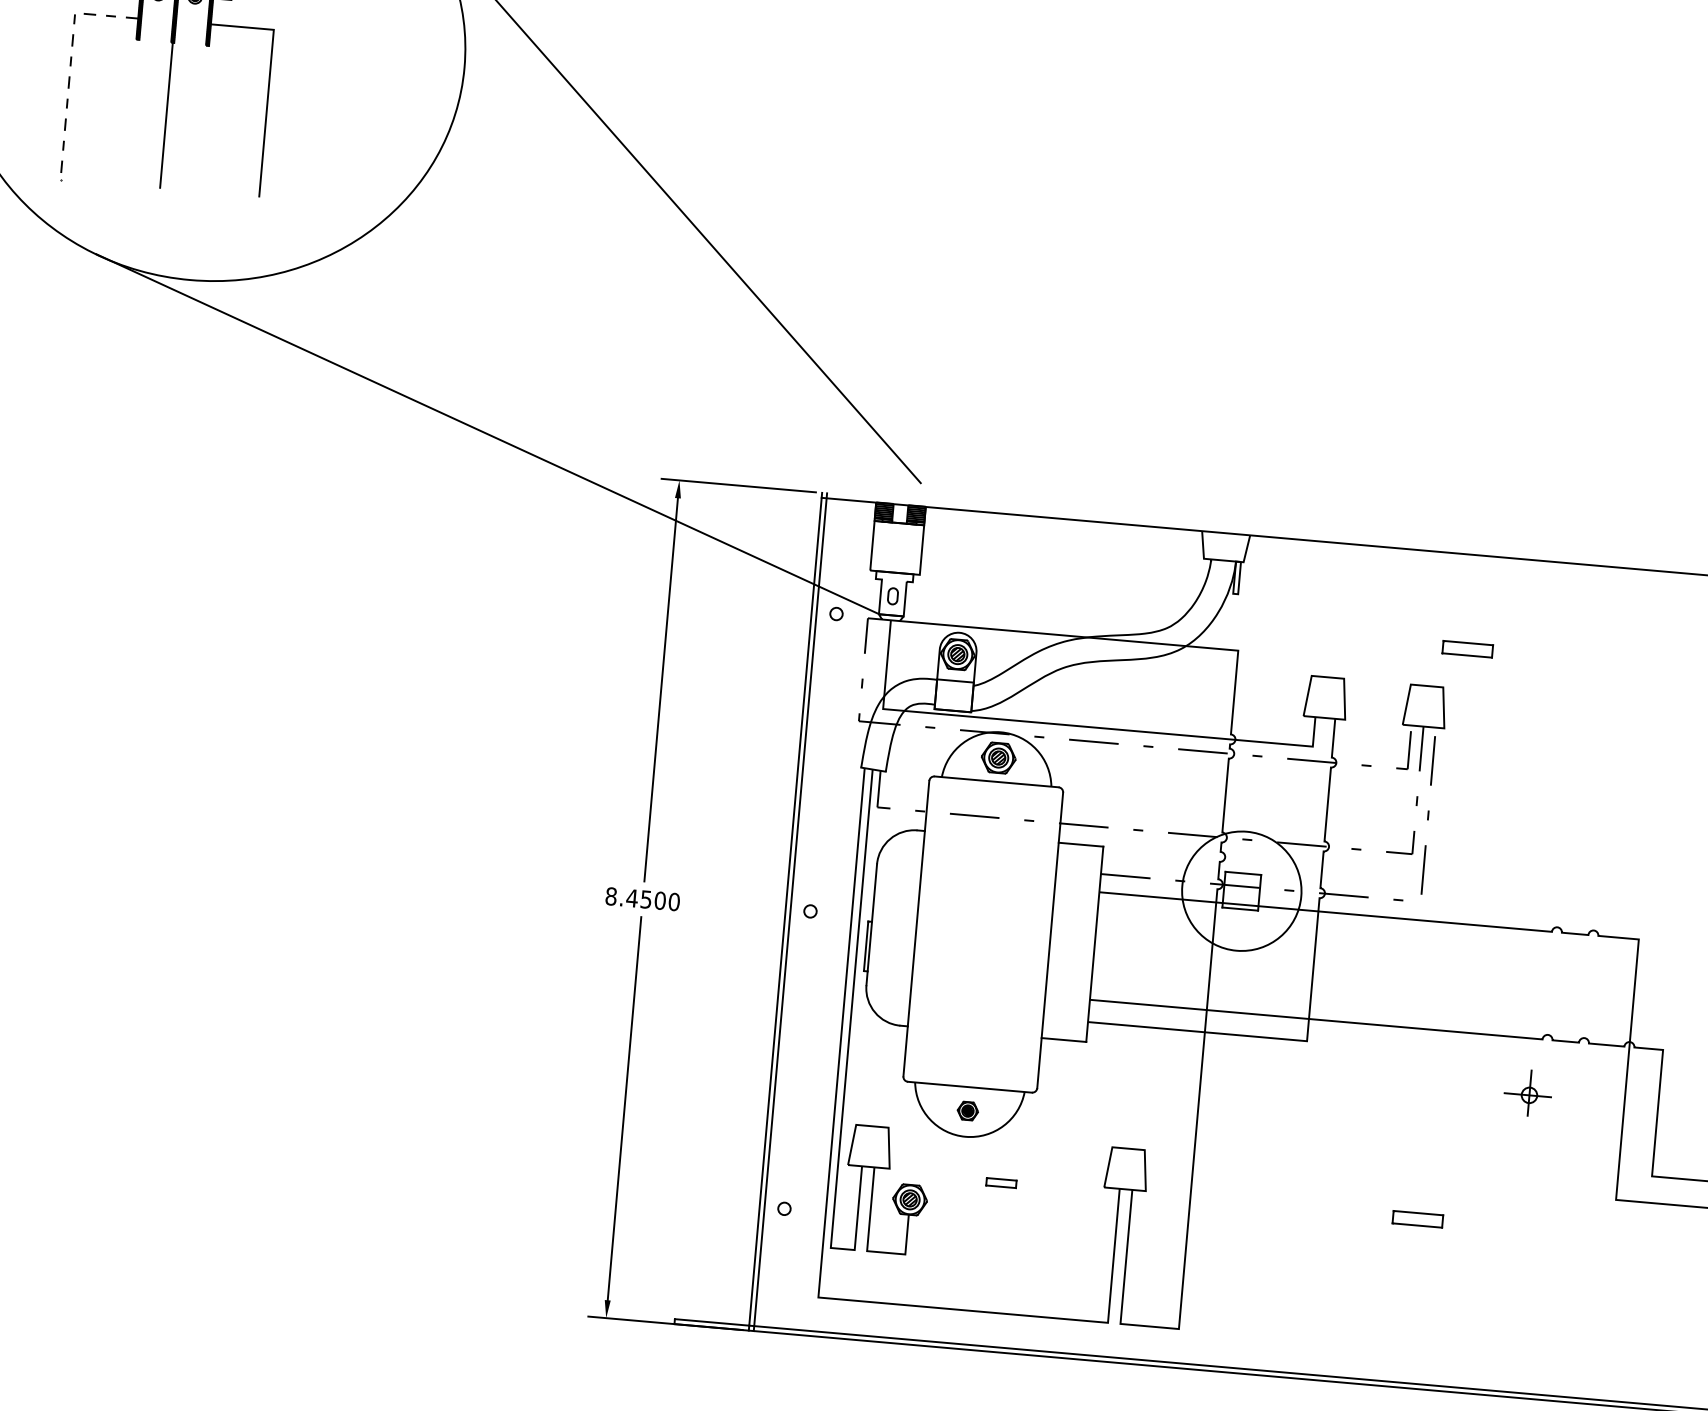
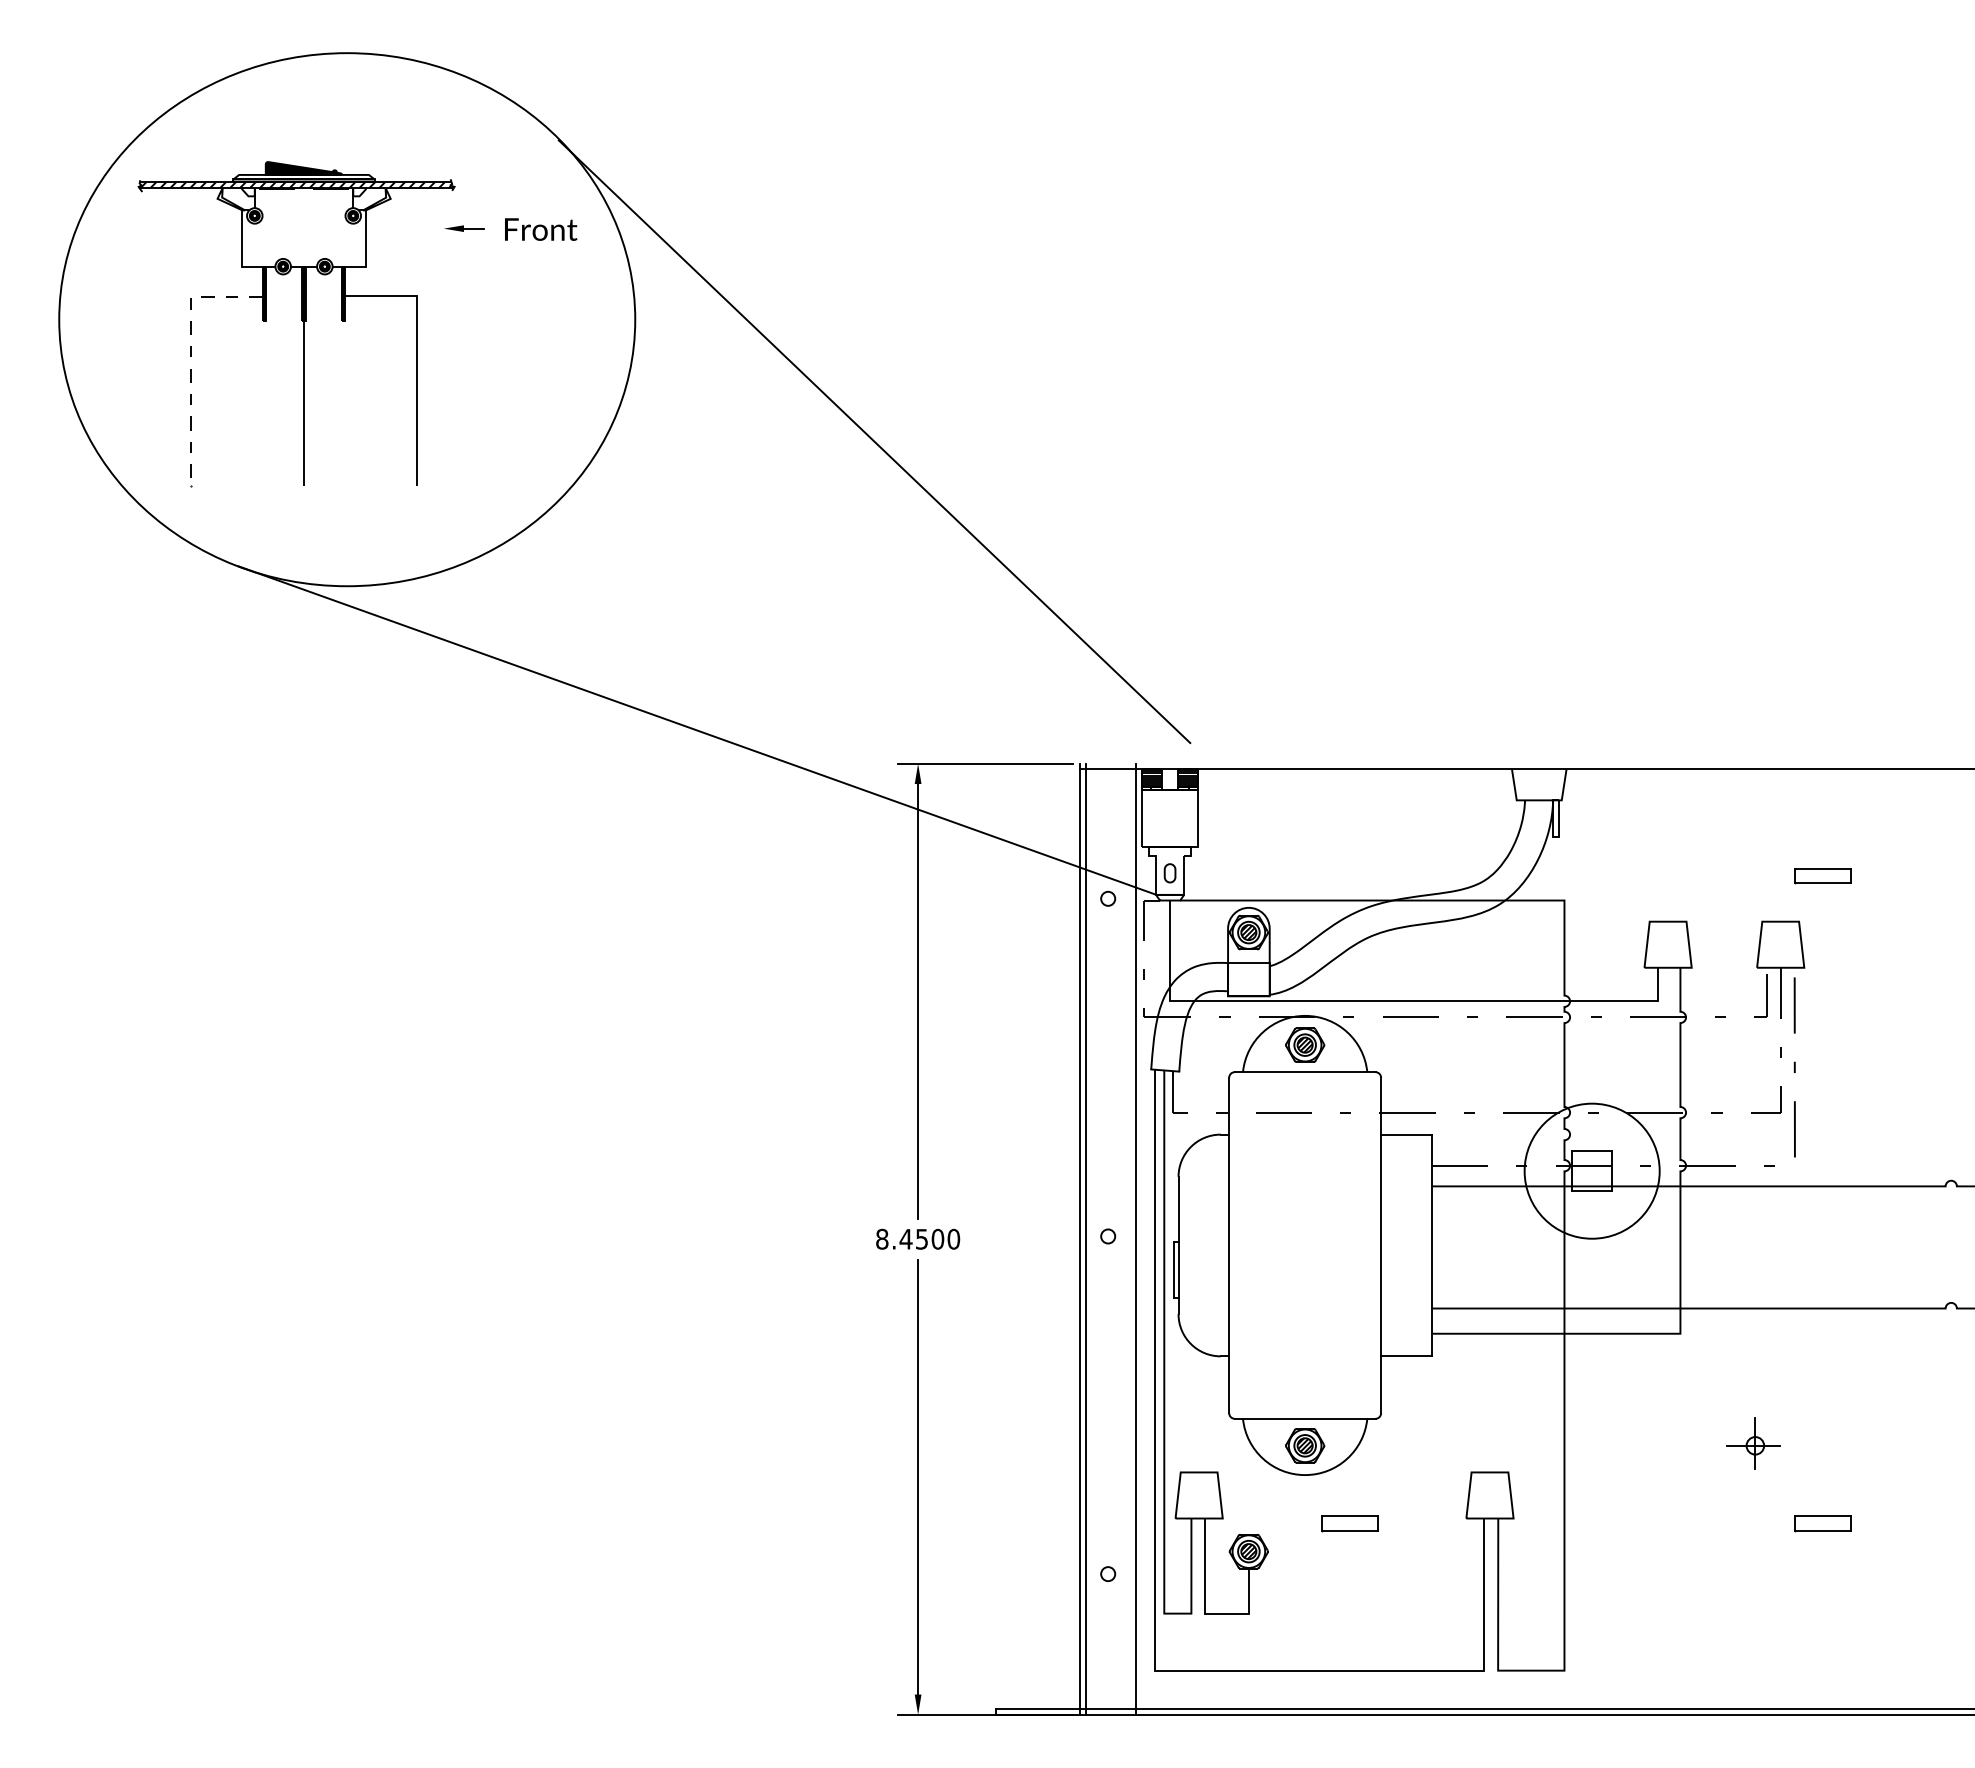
line: (835, 915) -> (1136, 1238), added
part: (1527, 1093) -> (1753, 1443), moved
part: (968, 1110) -> (1305, 1445), size x1.67
part: (1000, 1182) -> (1349, 1523), size x1.67

